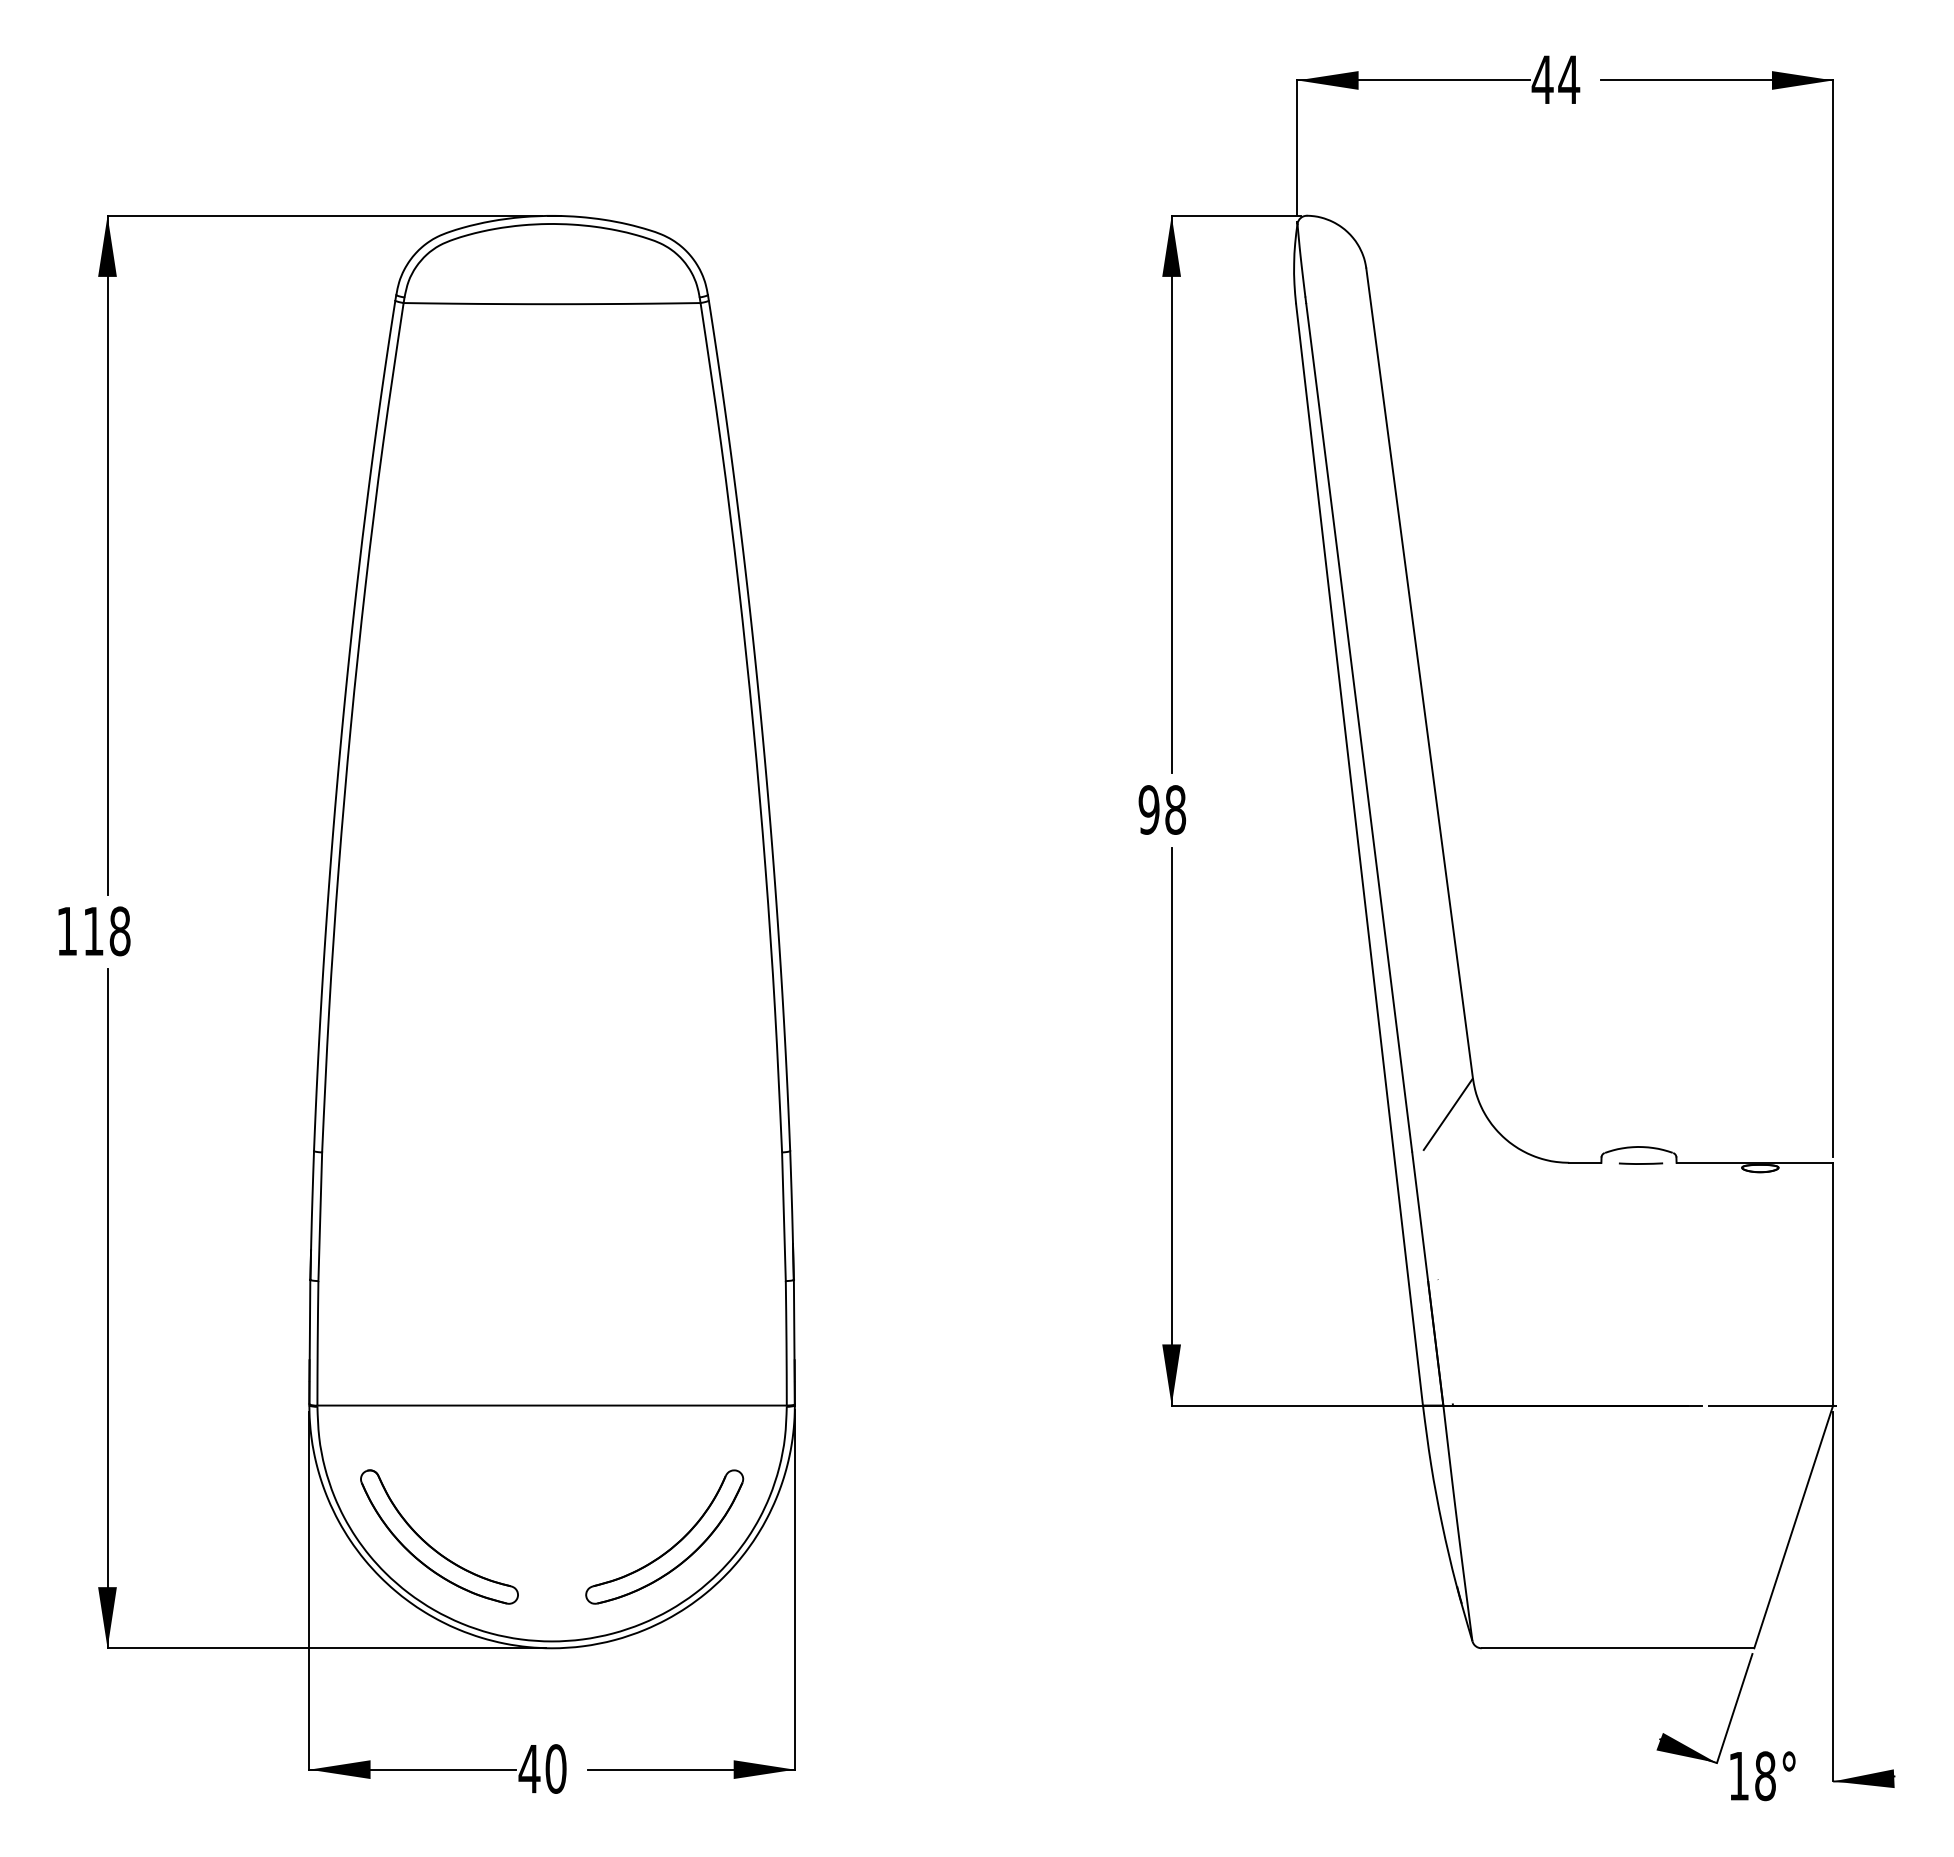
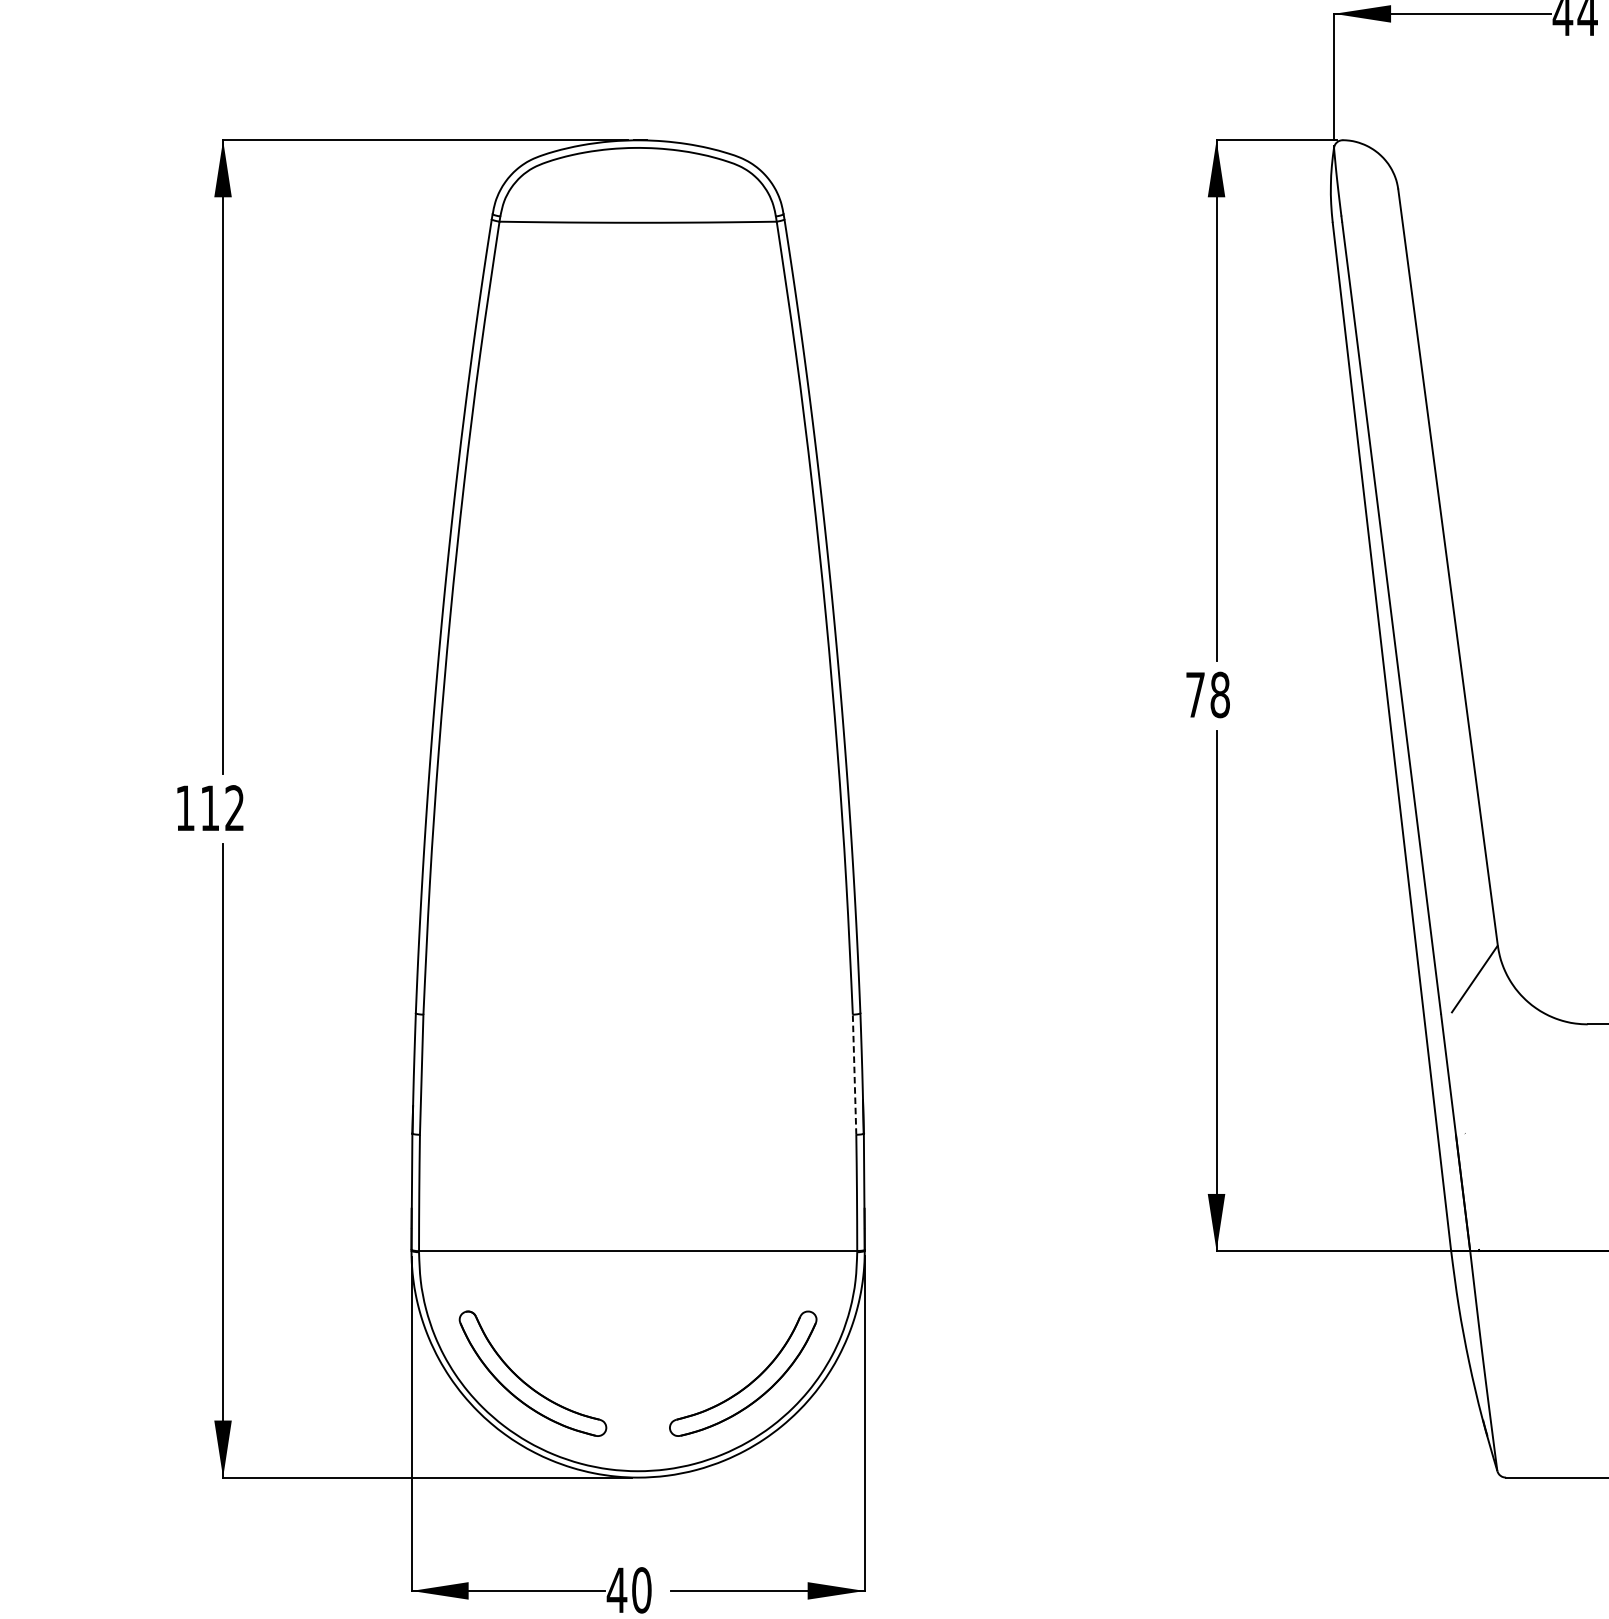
text: (1148, 809) -> (1194, 694), 98 -> 78
text: (119, 931) -> (234, 808), 118 -> 112
line: (783, 1216) -> (854, 1074), solid -> dashed

